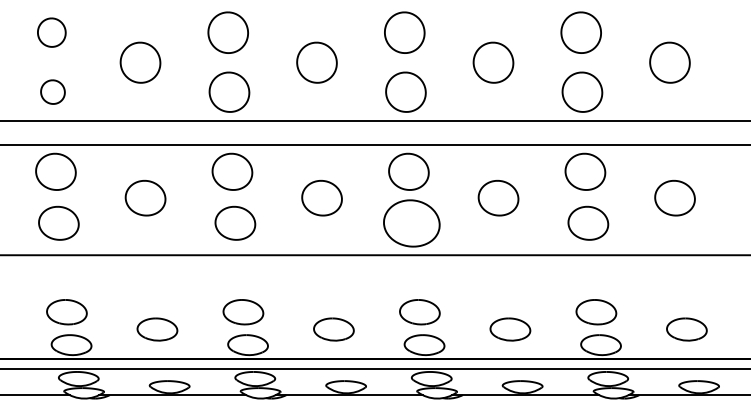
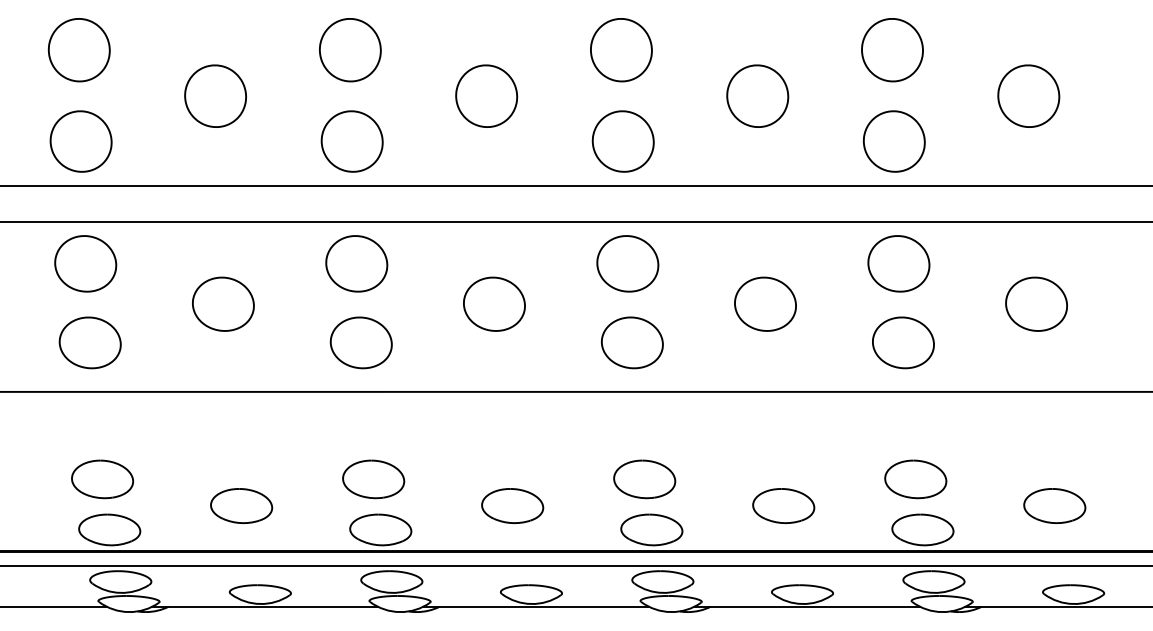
part: (51, 32) -> (78, 49), size x1.43
part: (52, 91) -> (80, 140), size x1.67
part: (411, 222) -> (631, 341), size x0.71

